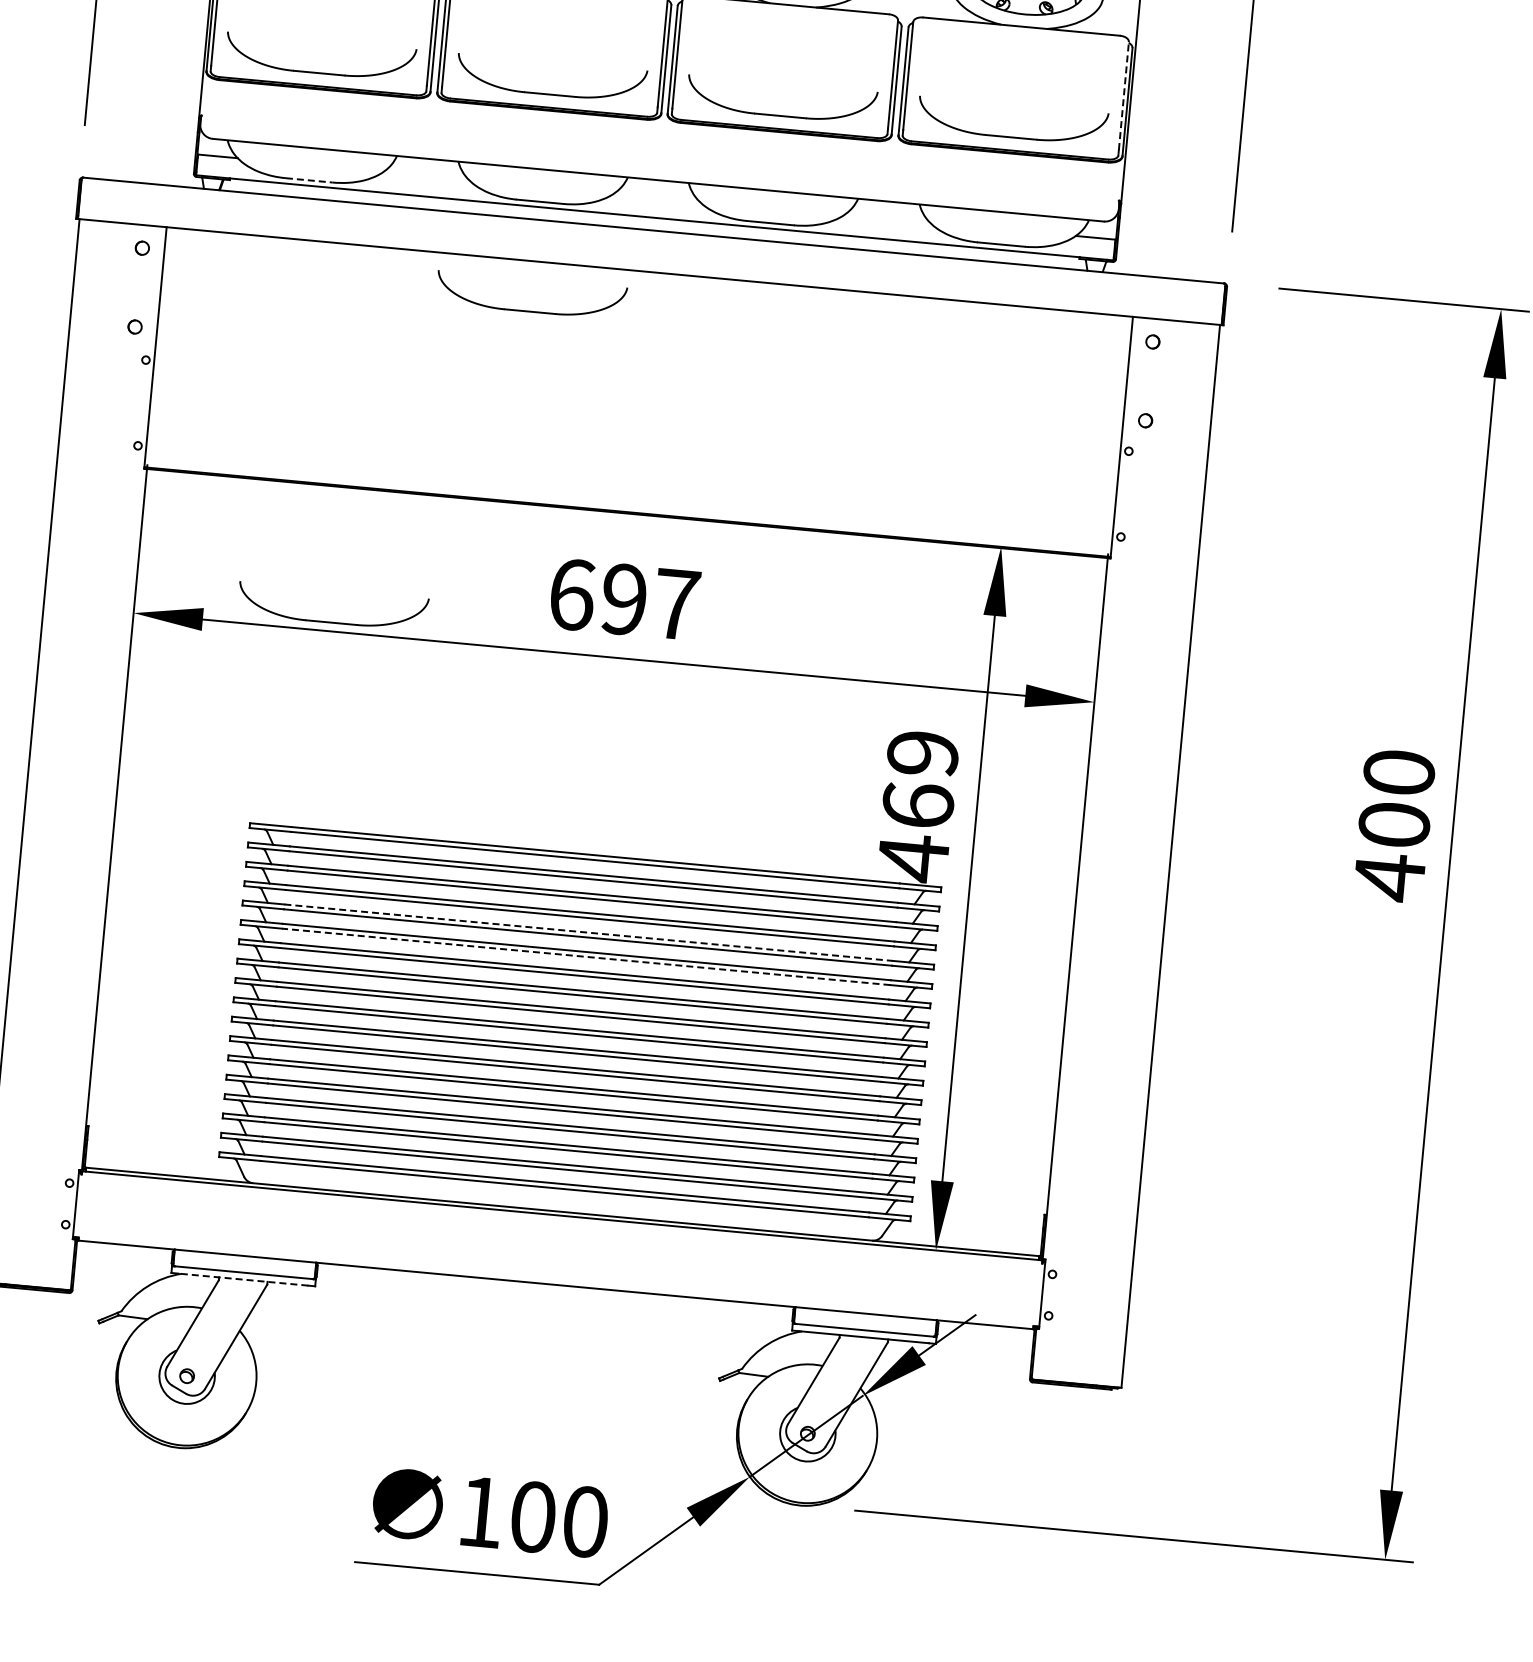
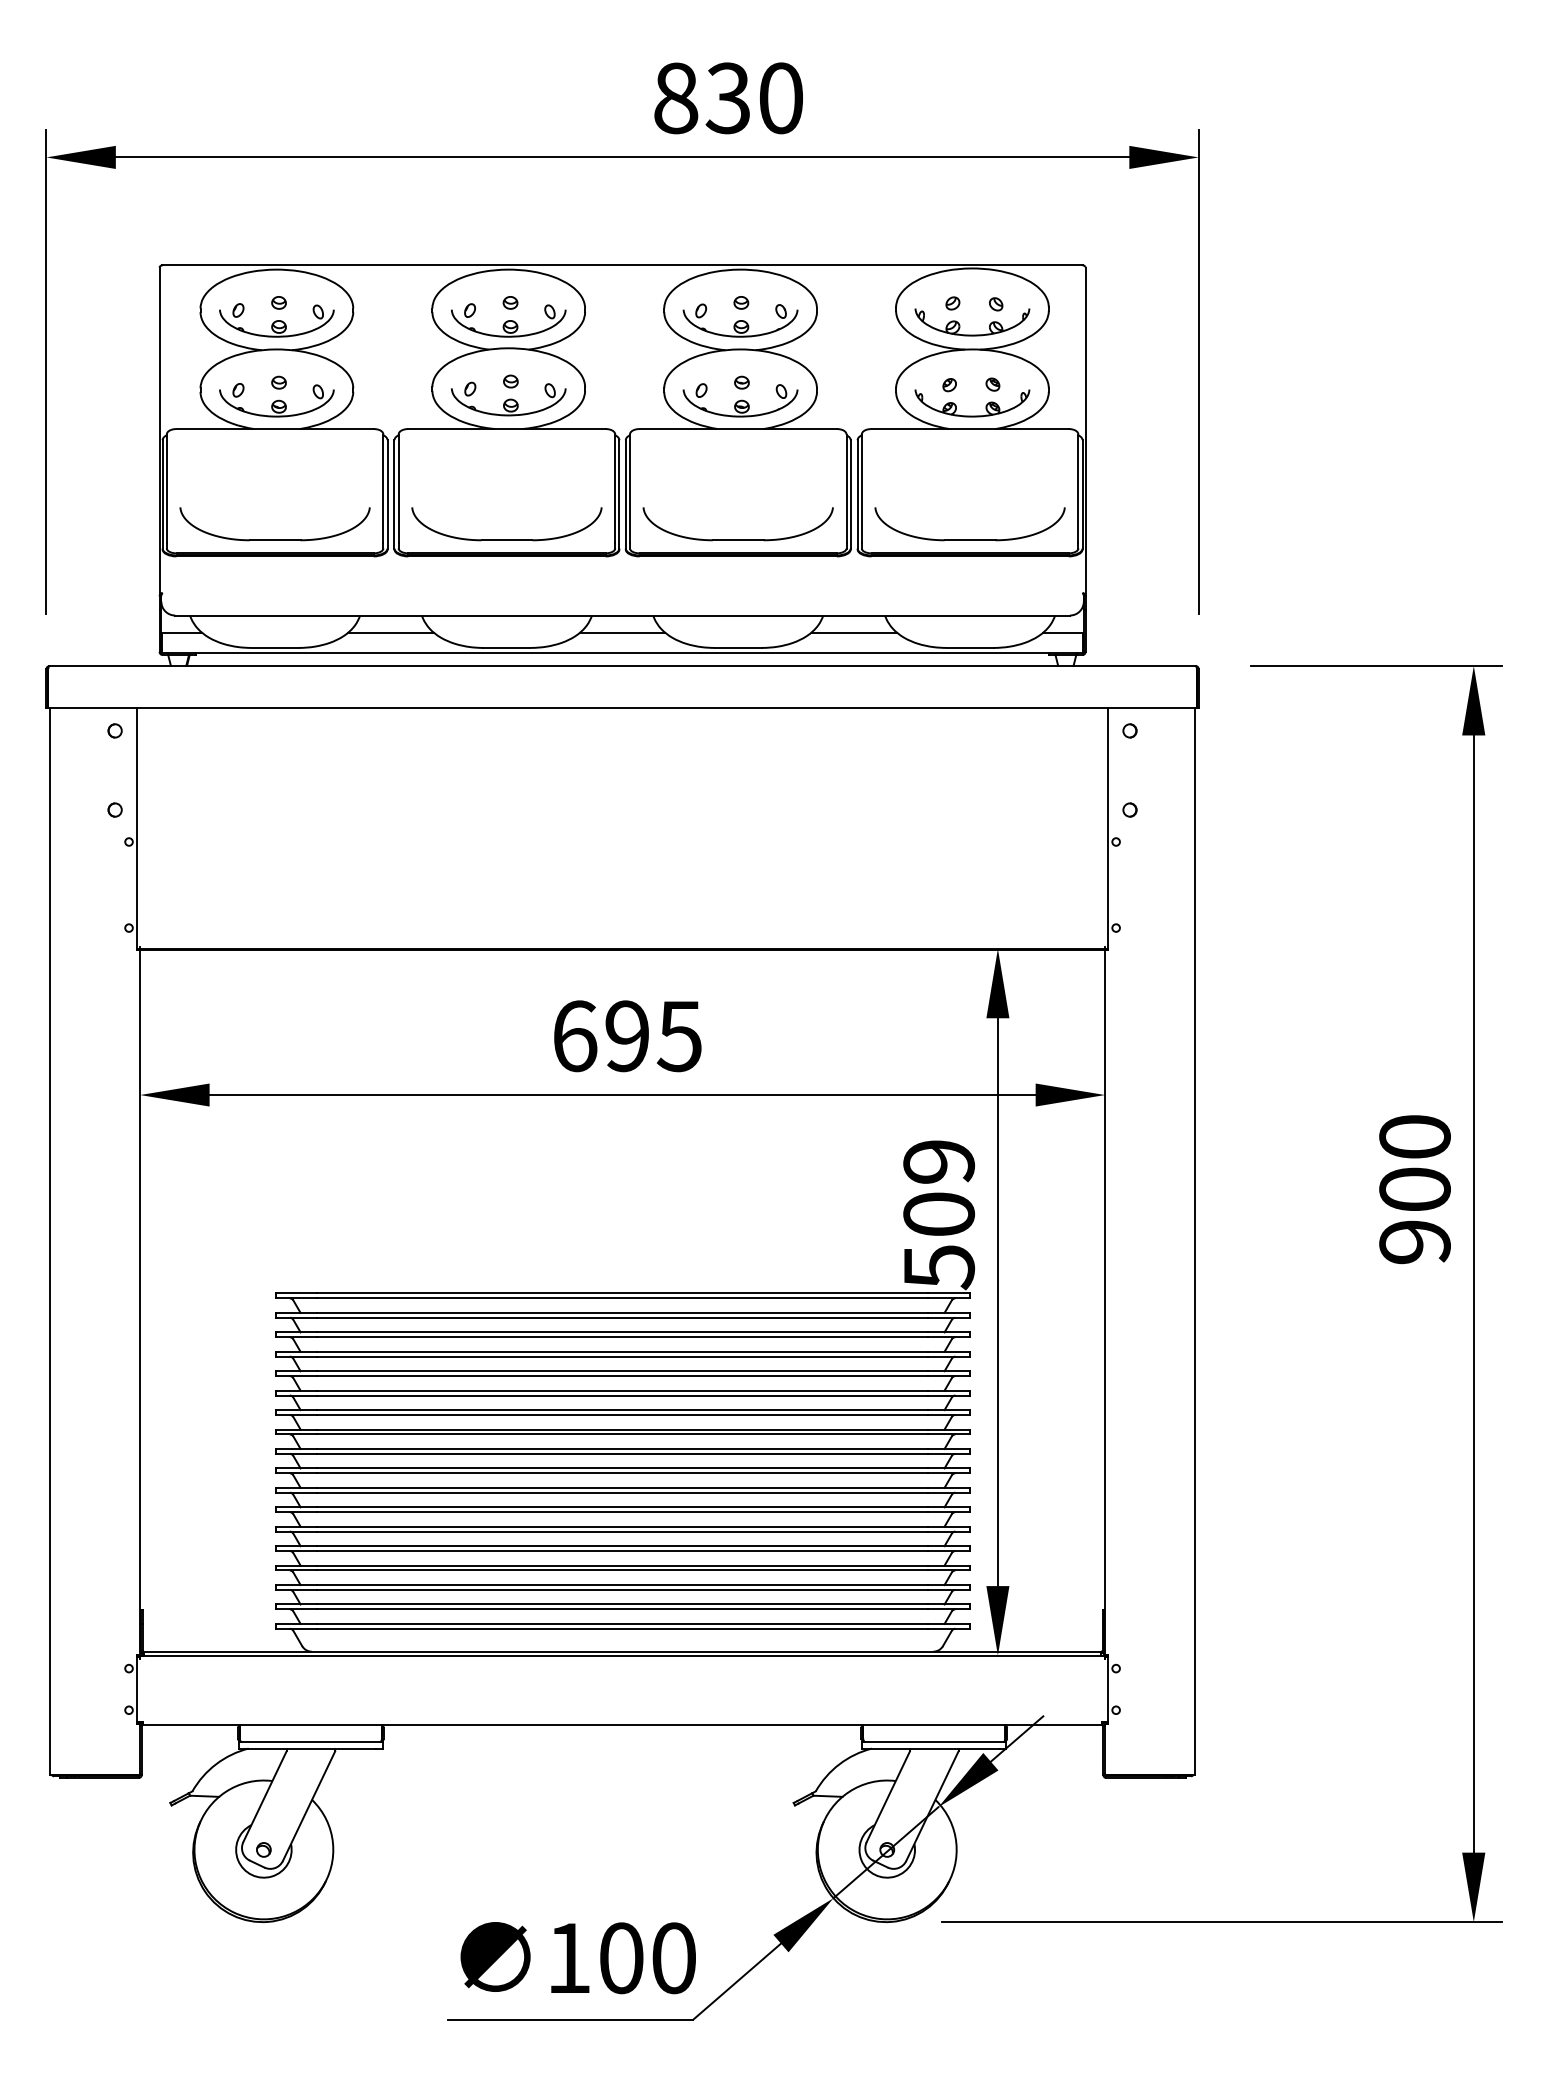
line: (1124, 95) -> (1078, 488), dashed -> solid
line: (425, 175) -> (390, 632), added
line: (309, 179) -> (275, 647), dashed -> solid
line: (656, 197) -> (622, 632), added
line: (886, 218) -> (853, 632), added
part: (529, 310) -> (506, 757), removed
text: (676, 604) -> (679, 1036), 697 -> 695
part: (331, 621) -> (337, 1085), removed
text: (916, 832) -> (939, 1241), 469 -> 509
text: (1388, 877) -> (1414, 1242), 400 -> 900
line: (589, 933) -> (623, 1371), dashed -> solid
line: (586, 956) -> (622, 1395), dashed -> solid
line: (242, 1279) -> (310, 1748), dashed -> solid

